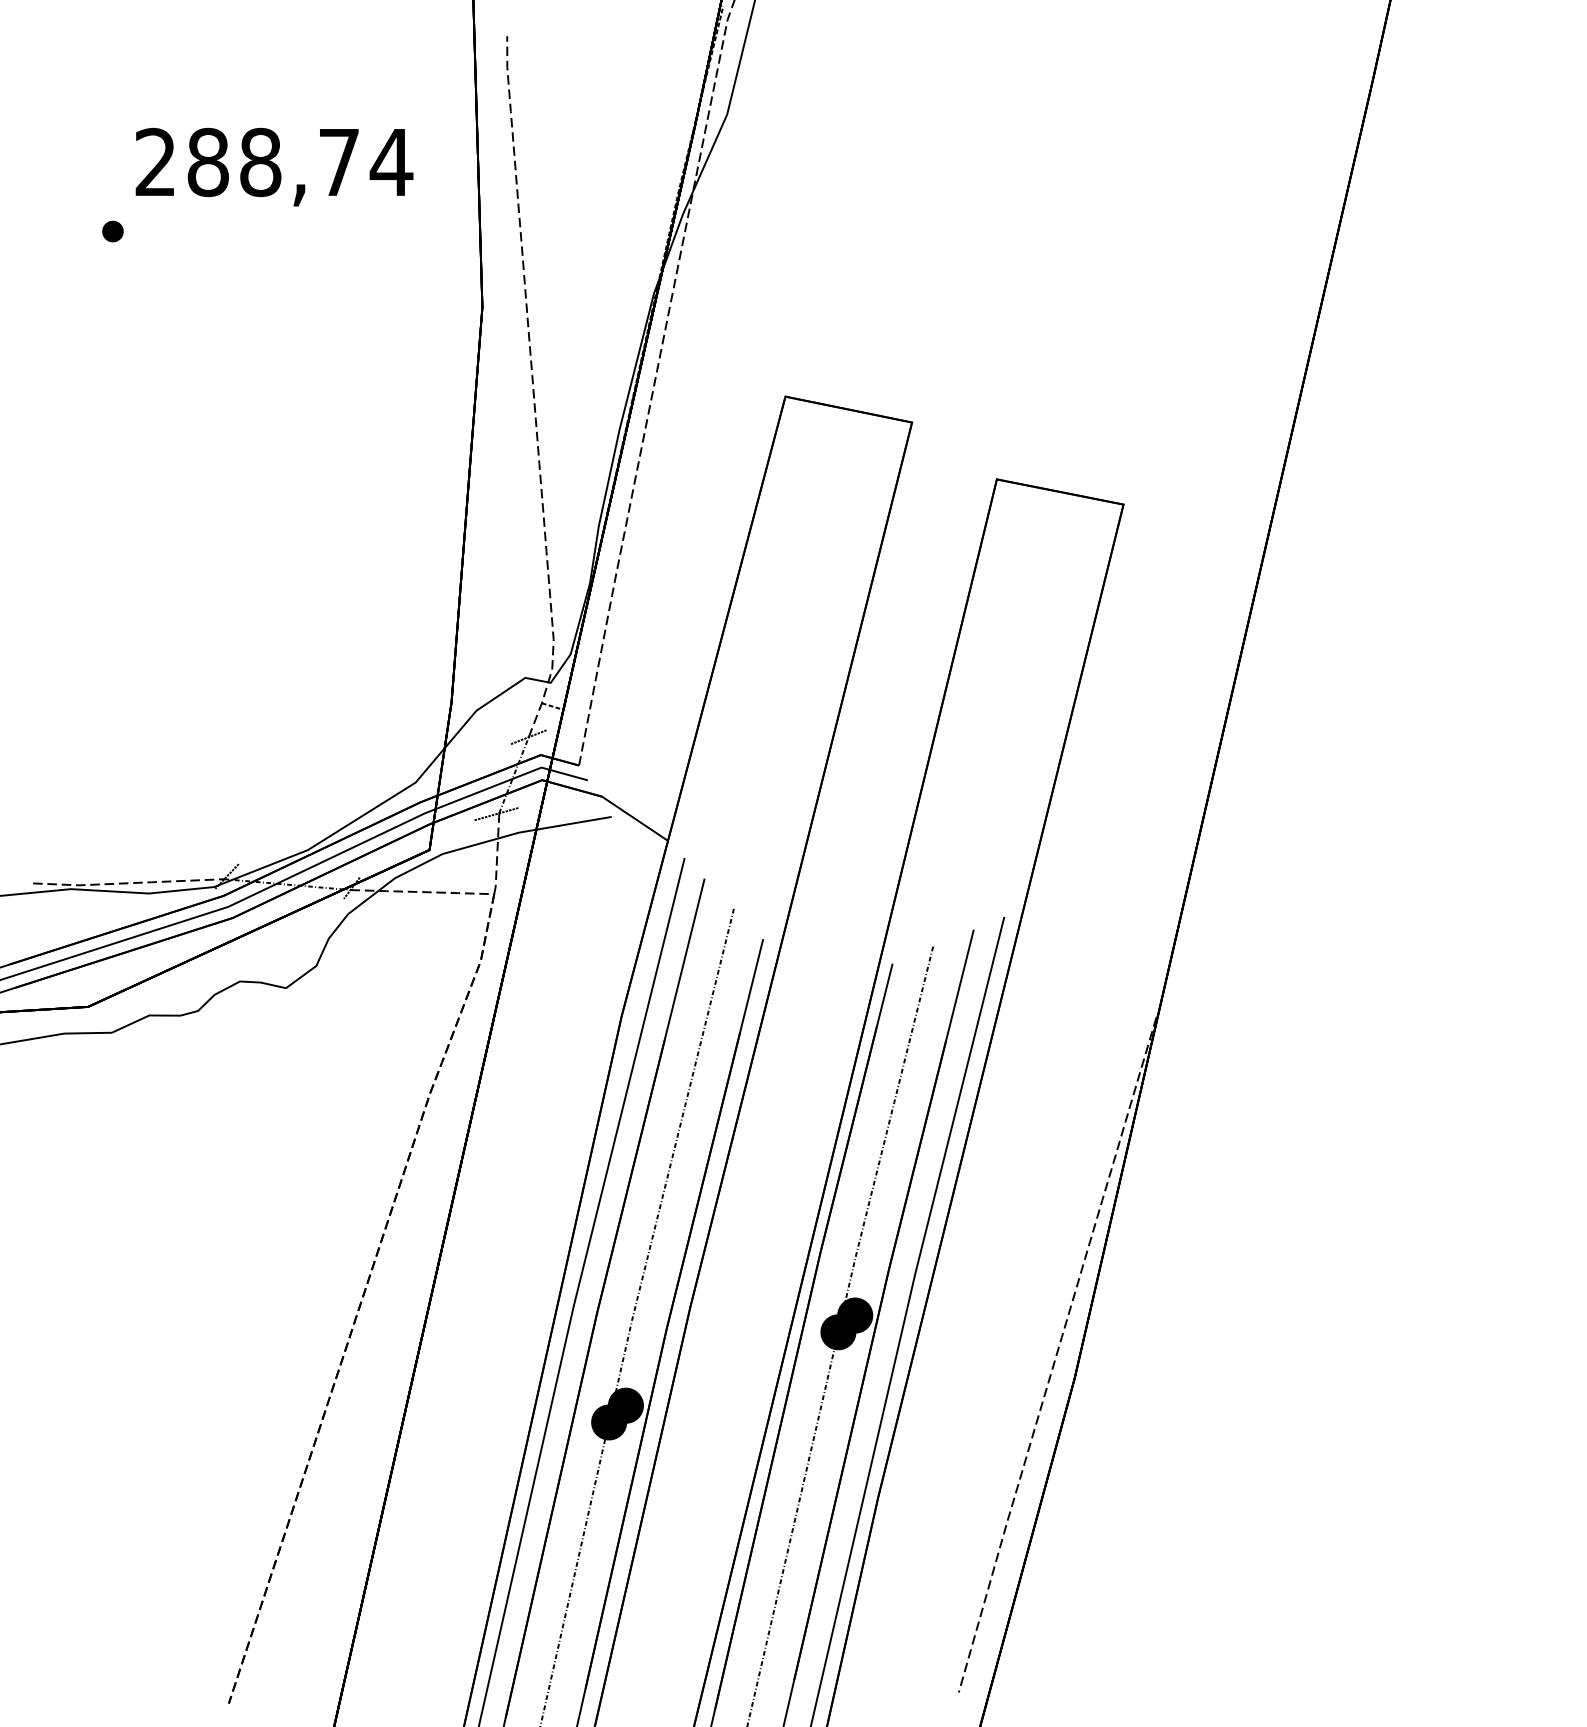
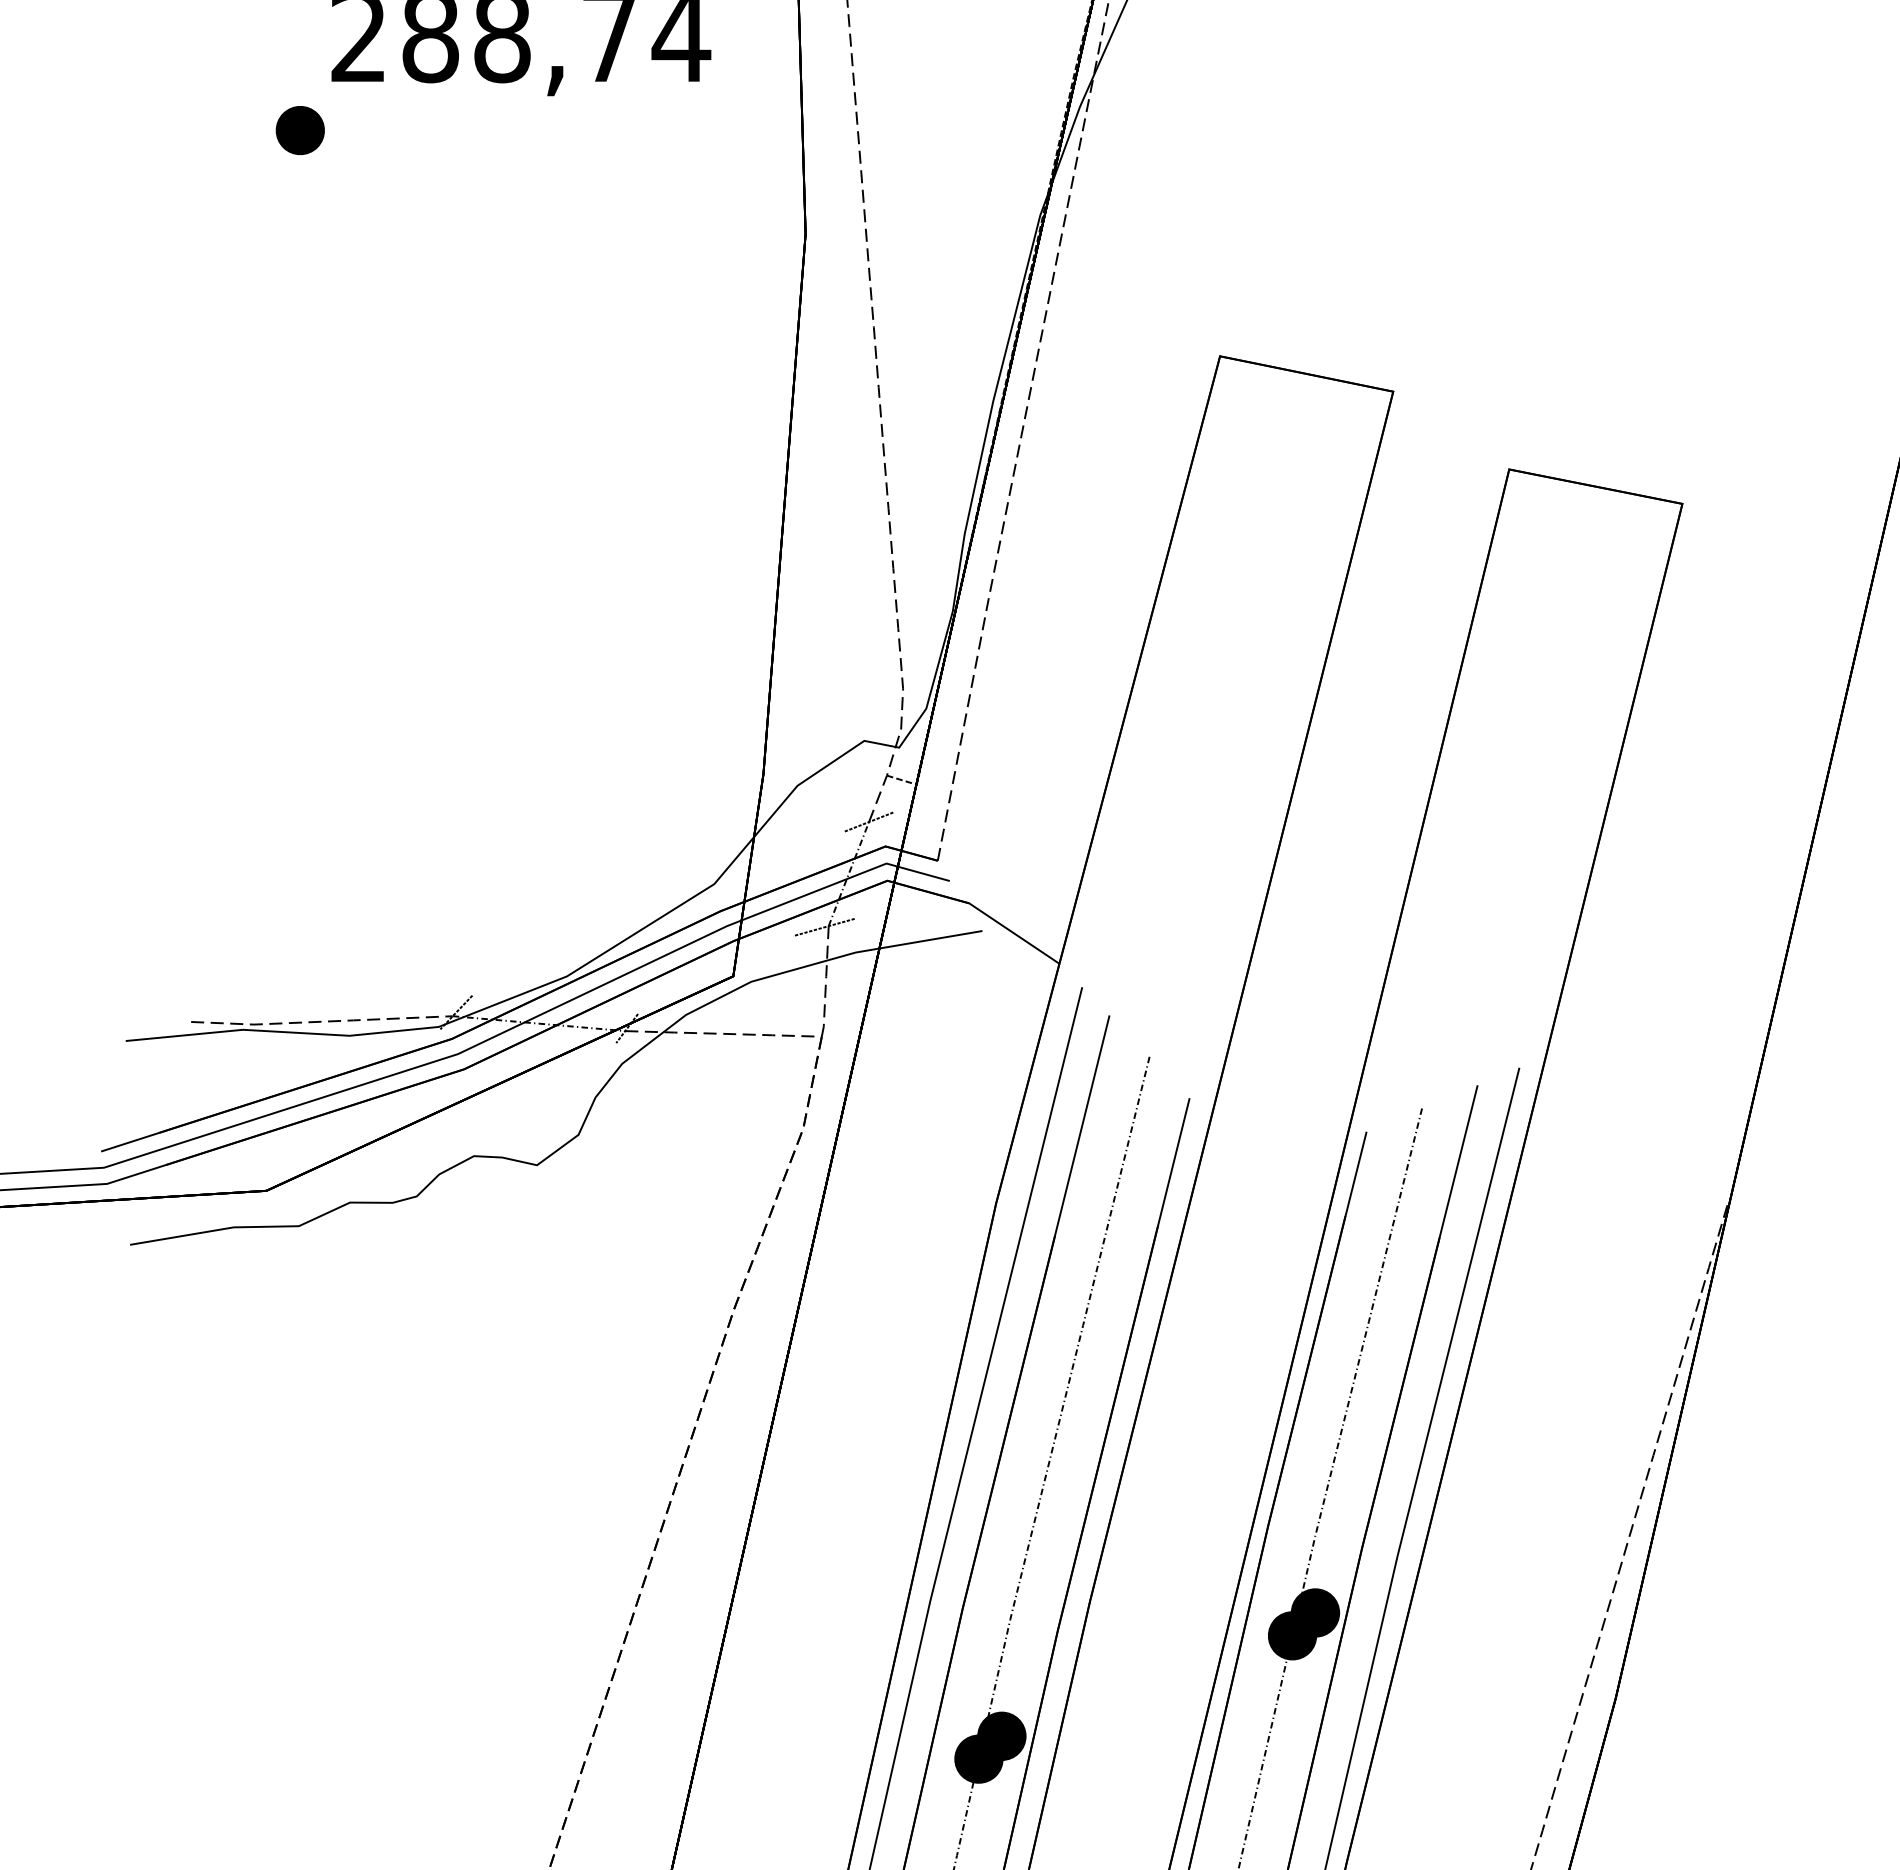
part: (112, 231) -> (299, 130), size x1.67

